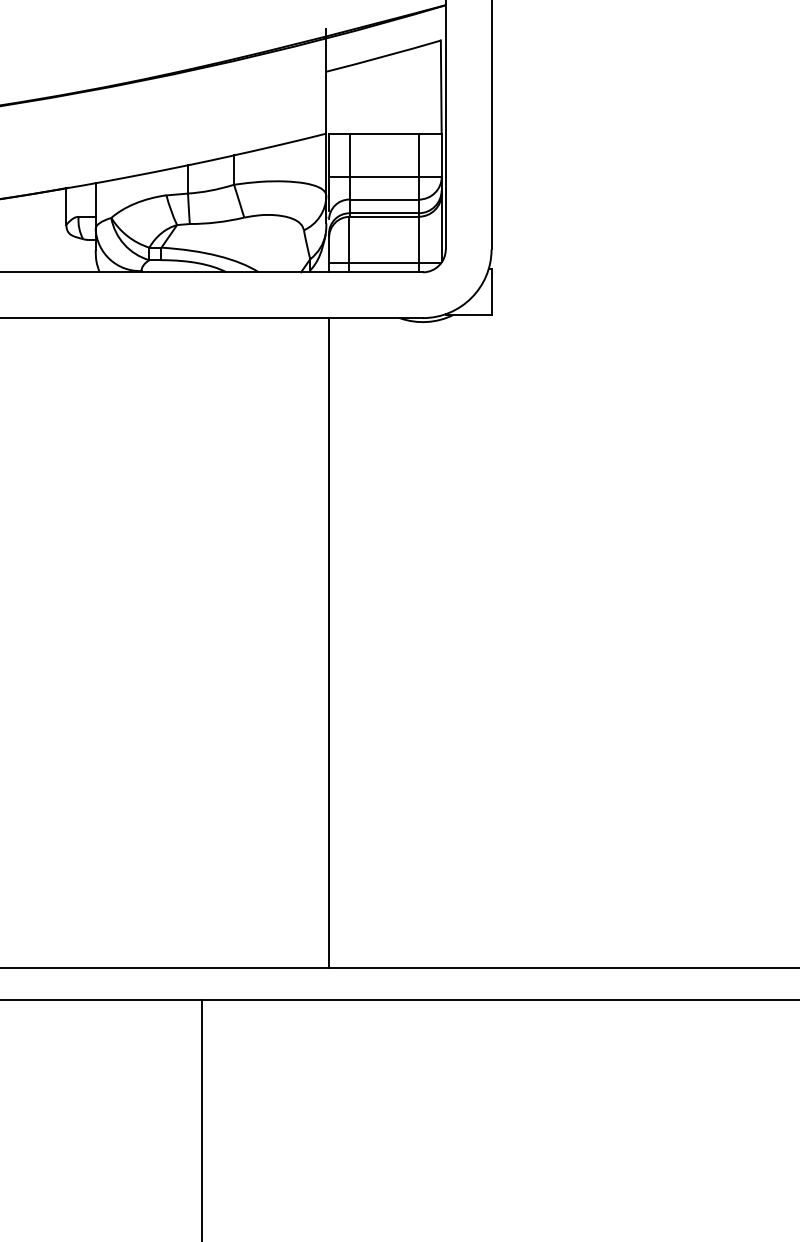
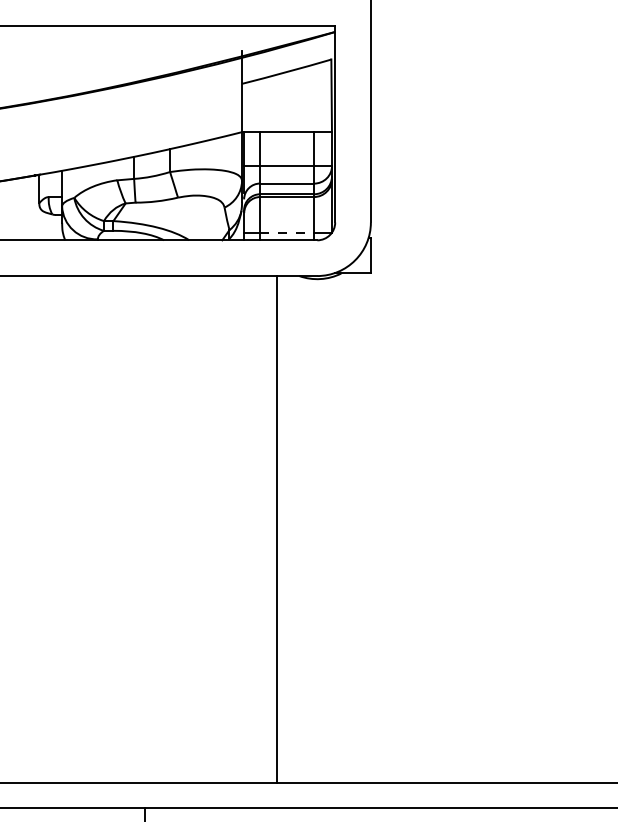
line: (384, 262) -> (287, 232), solid -> dashed
line: (329, 643) -> (277, 529), moved

